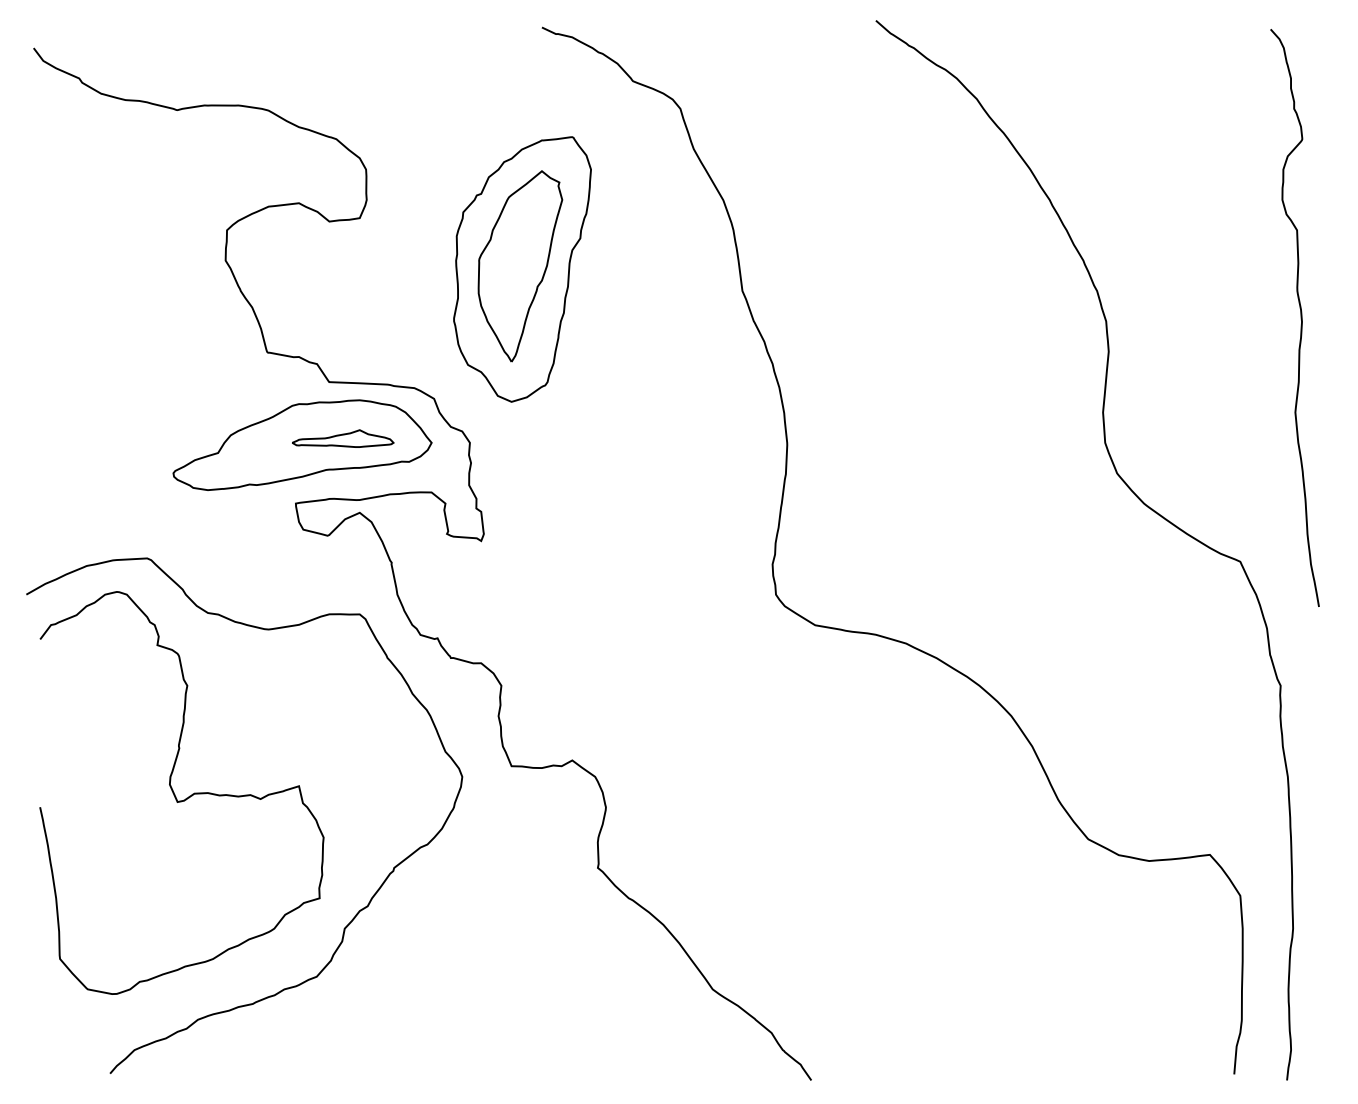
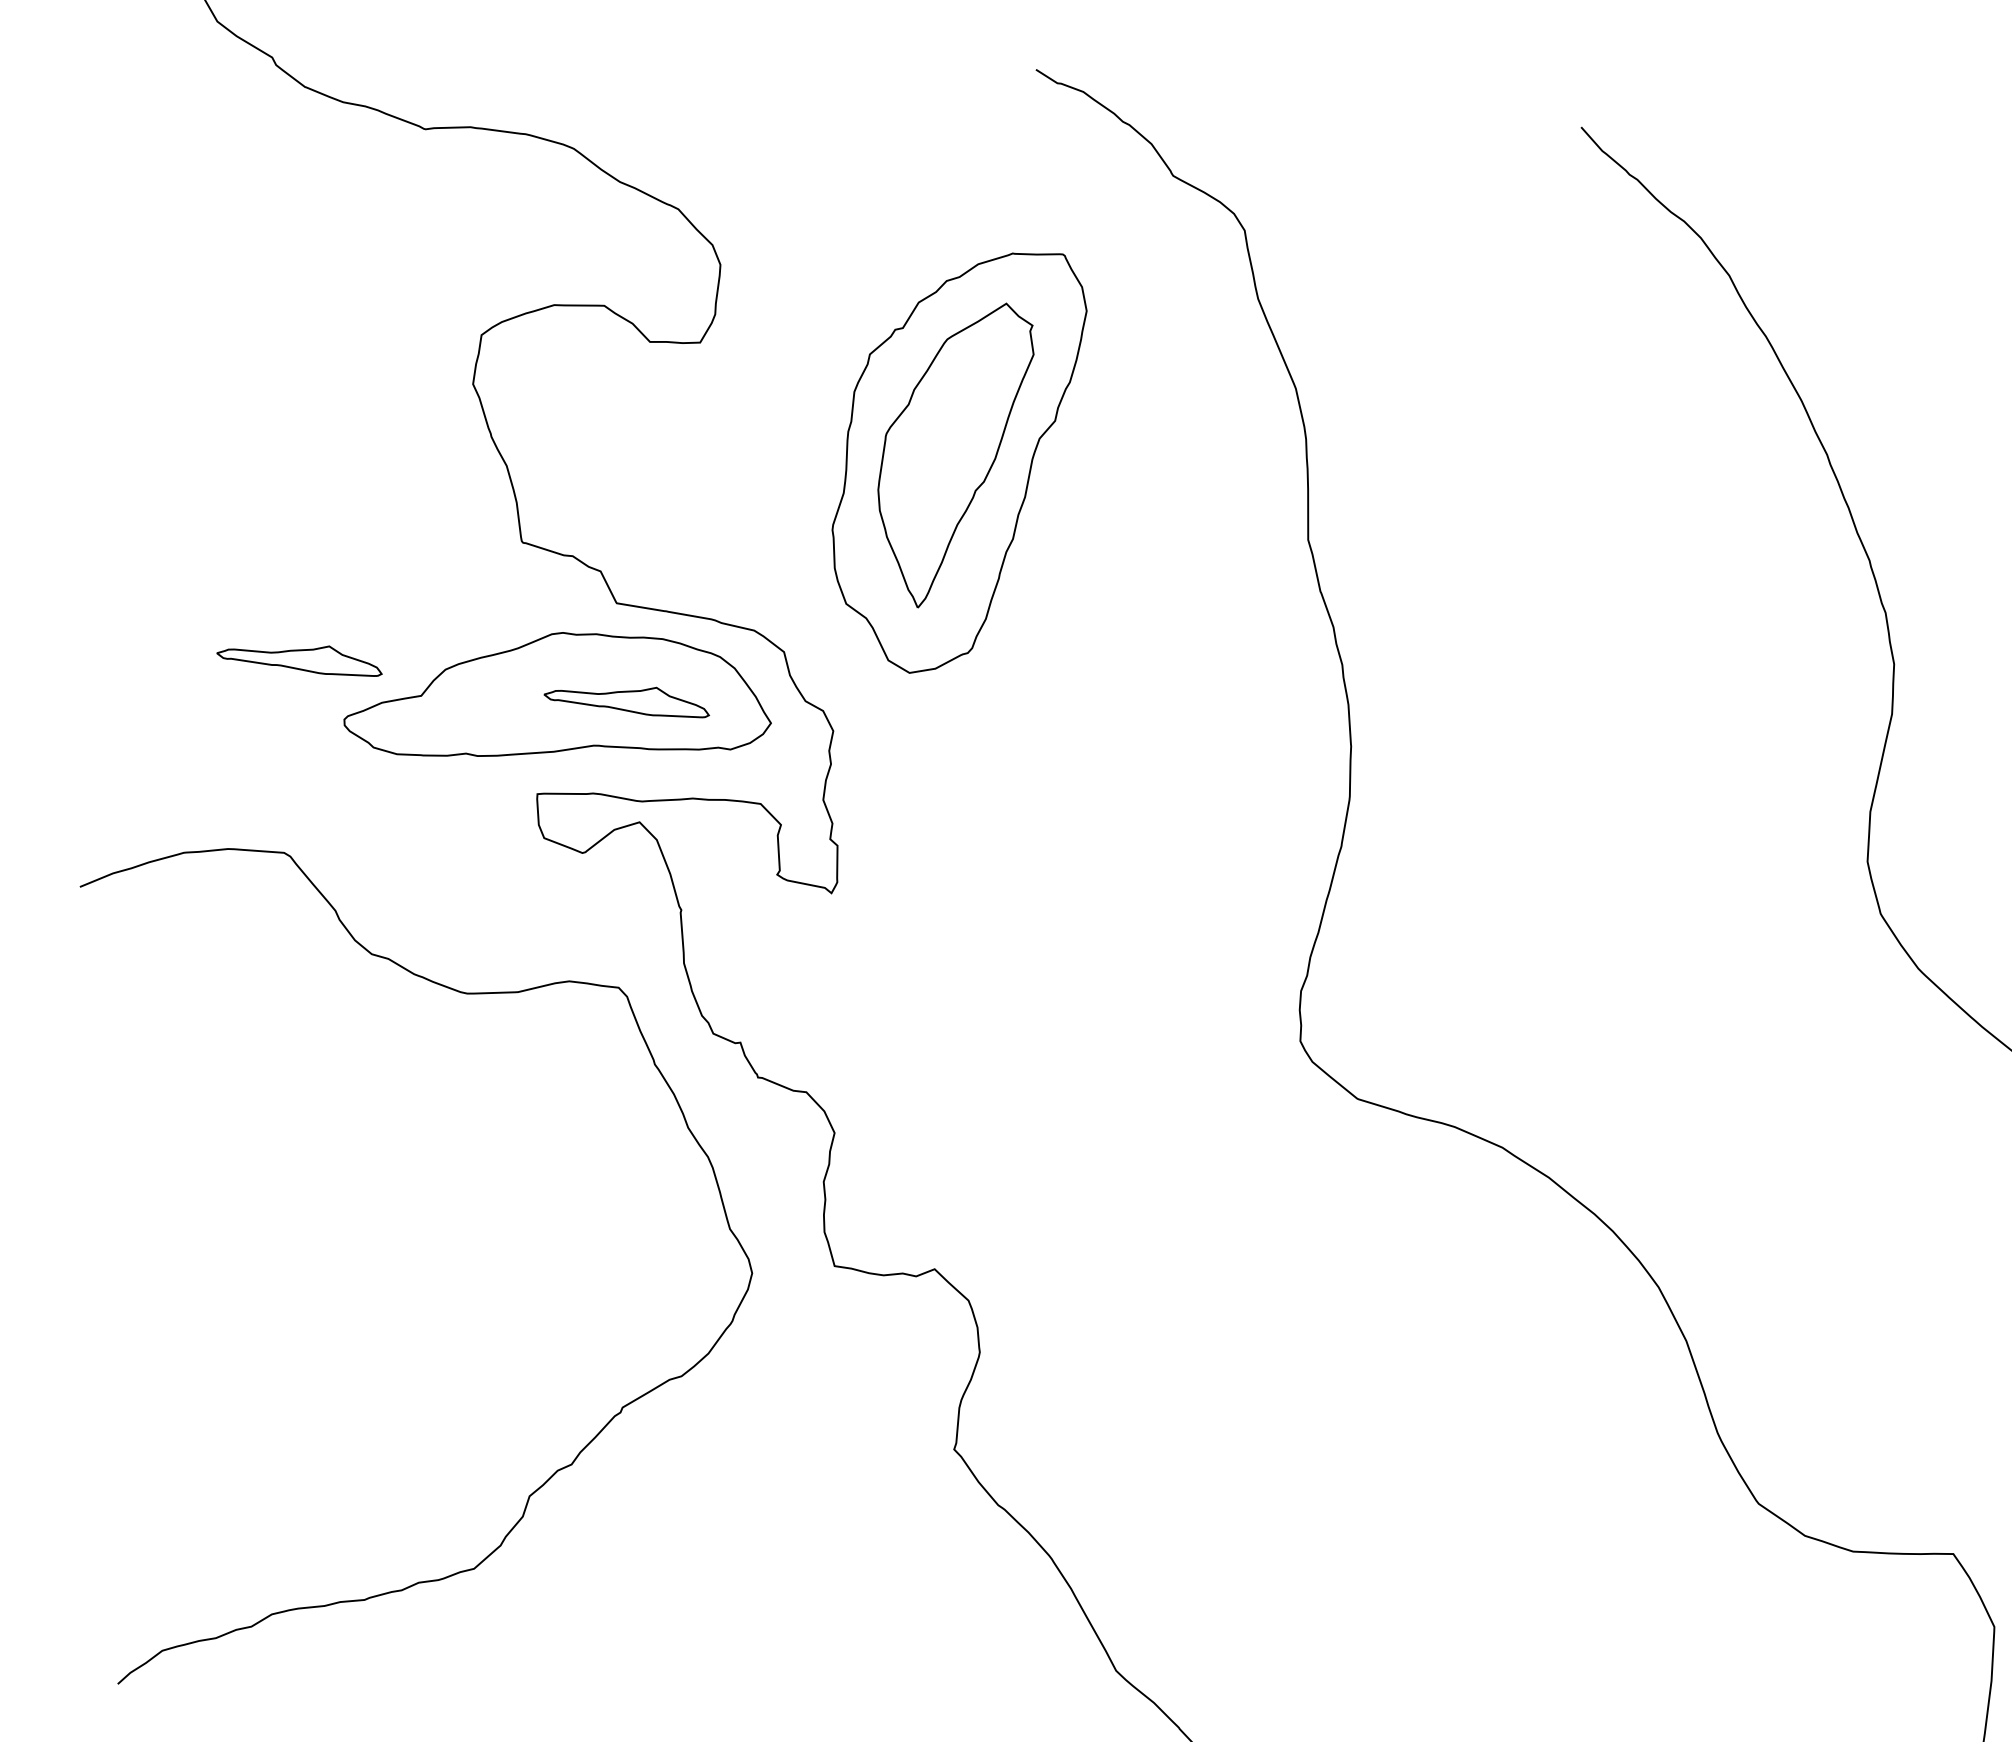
part: (142, 438) -> (301, 656), added
curve: (175, 794) -> (281, 1243), removed

